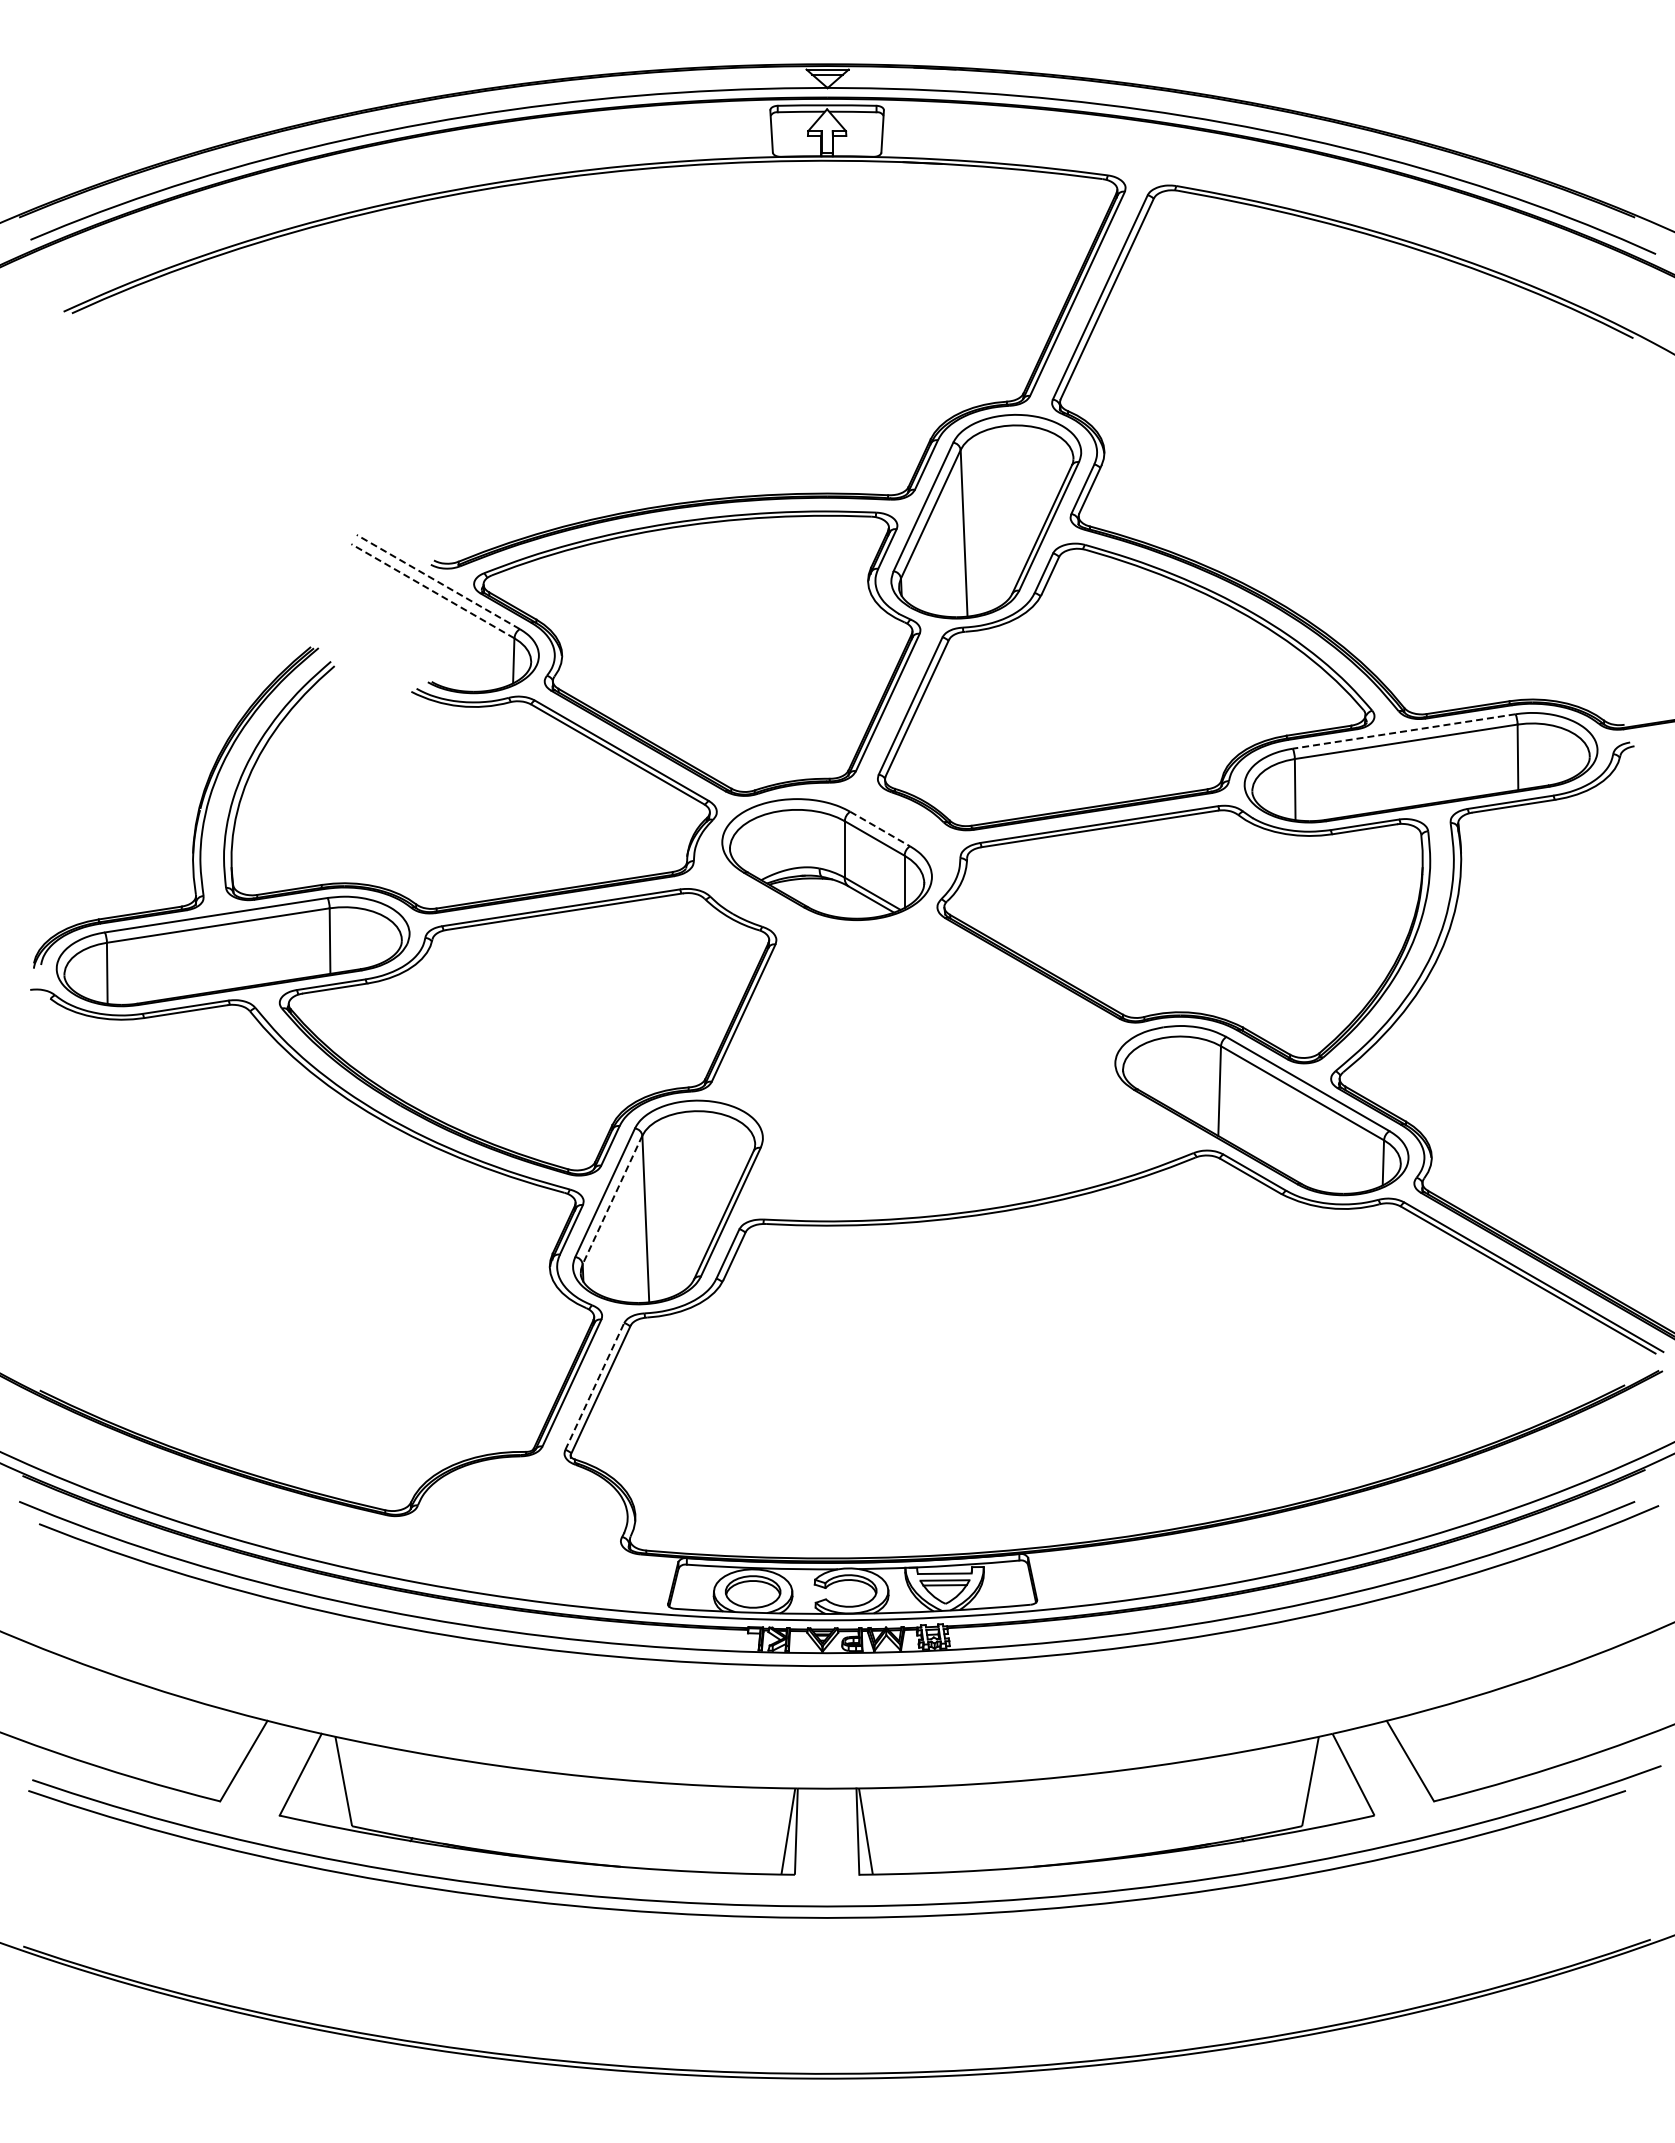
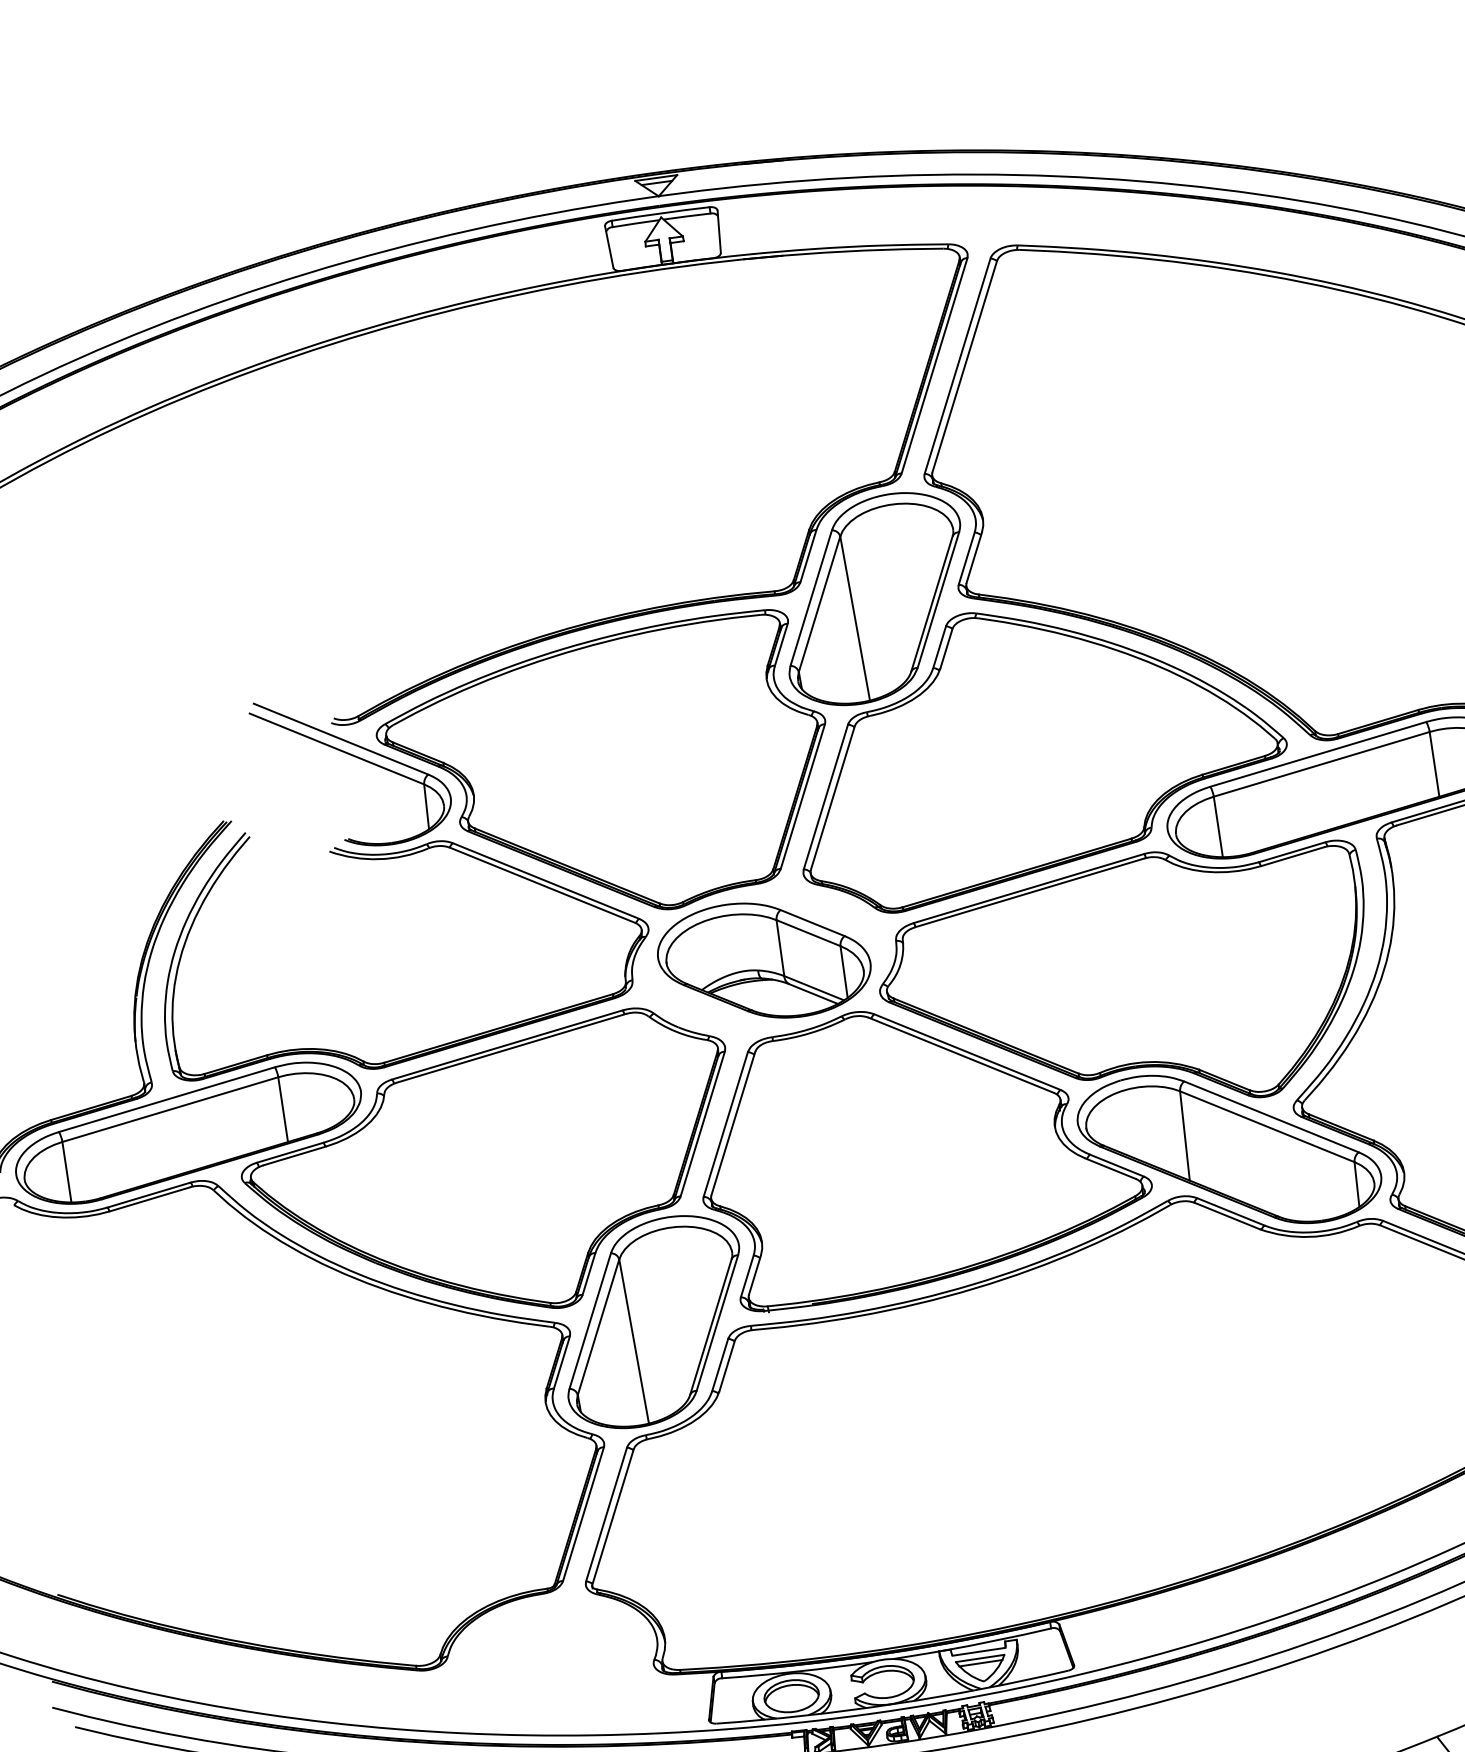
line: (437, 581) -> (340, 738), dashed -> solid
line: (432, 591) -> (336, 749), dashed -> solid
line: (1404, 731) -> (1318, 754), dashed -> solid
line: (880, 829) -> (813, 923), dashed -> solid
part: (957, 1065) -> (921, 1146), added
line: (612, 1199) -> (598, 1326), dashed -> solid
line: (594, 1386) -> (606, 1514), dashed -> solid

